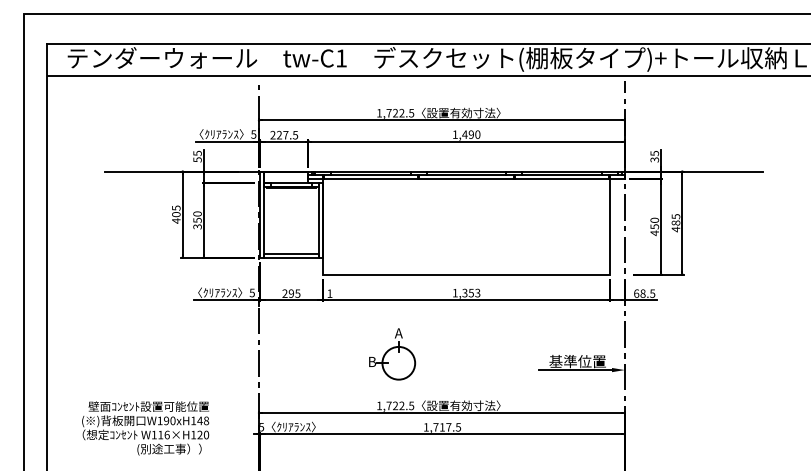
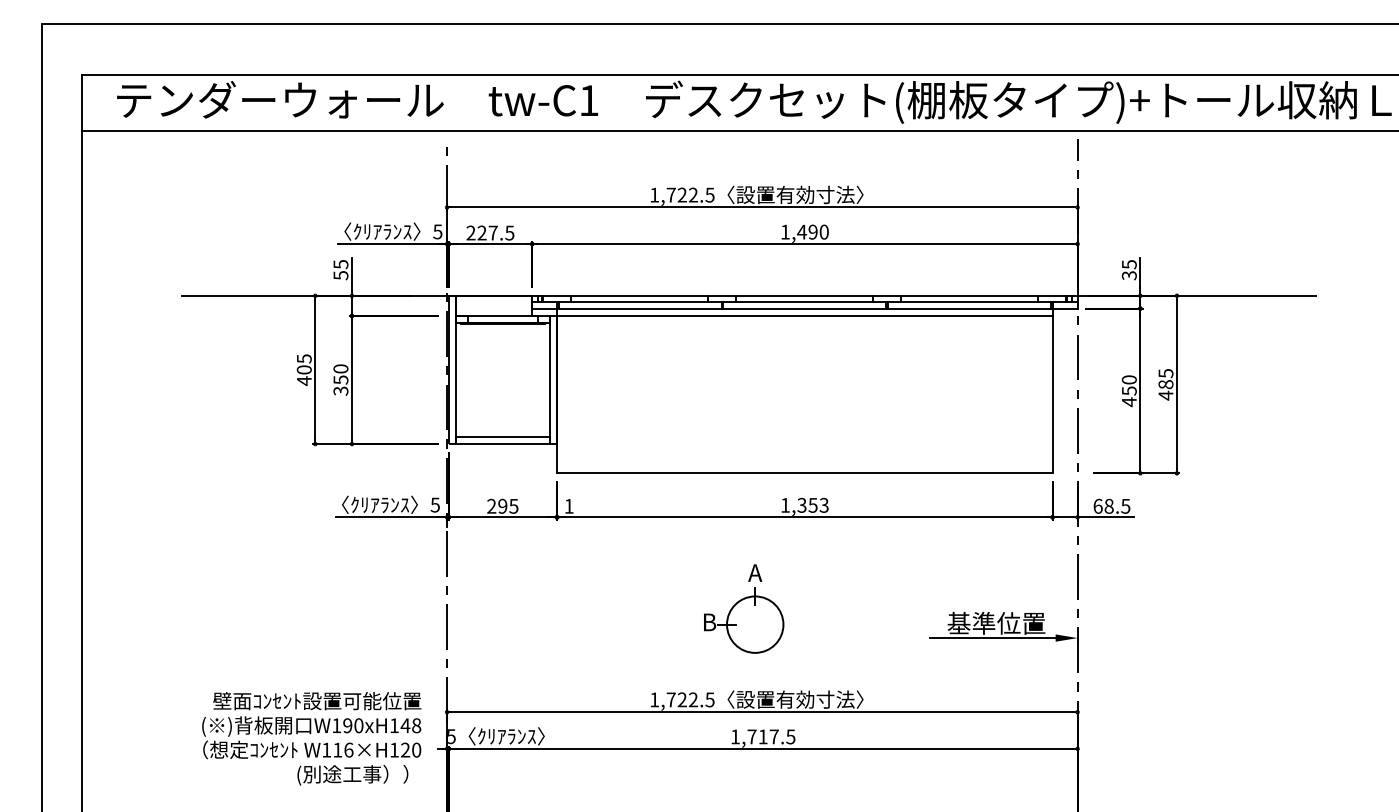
line: (466, 183) -> (804, 316), added
part: (392, 354) -> (744, 609), moved
text: (145, 428) -> (311, 738), moved

